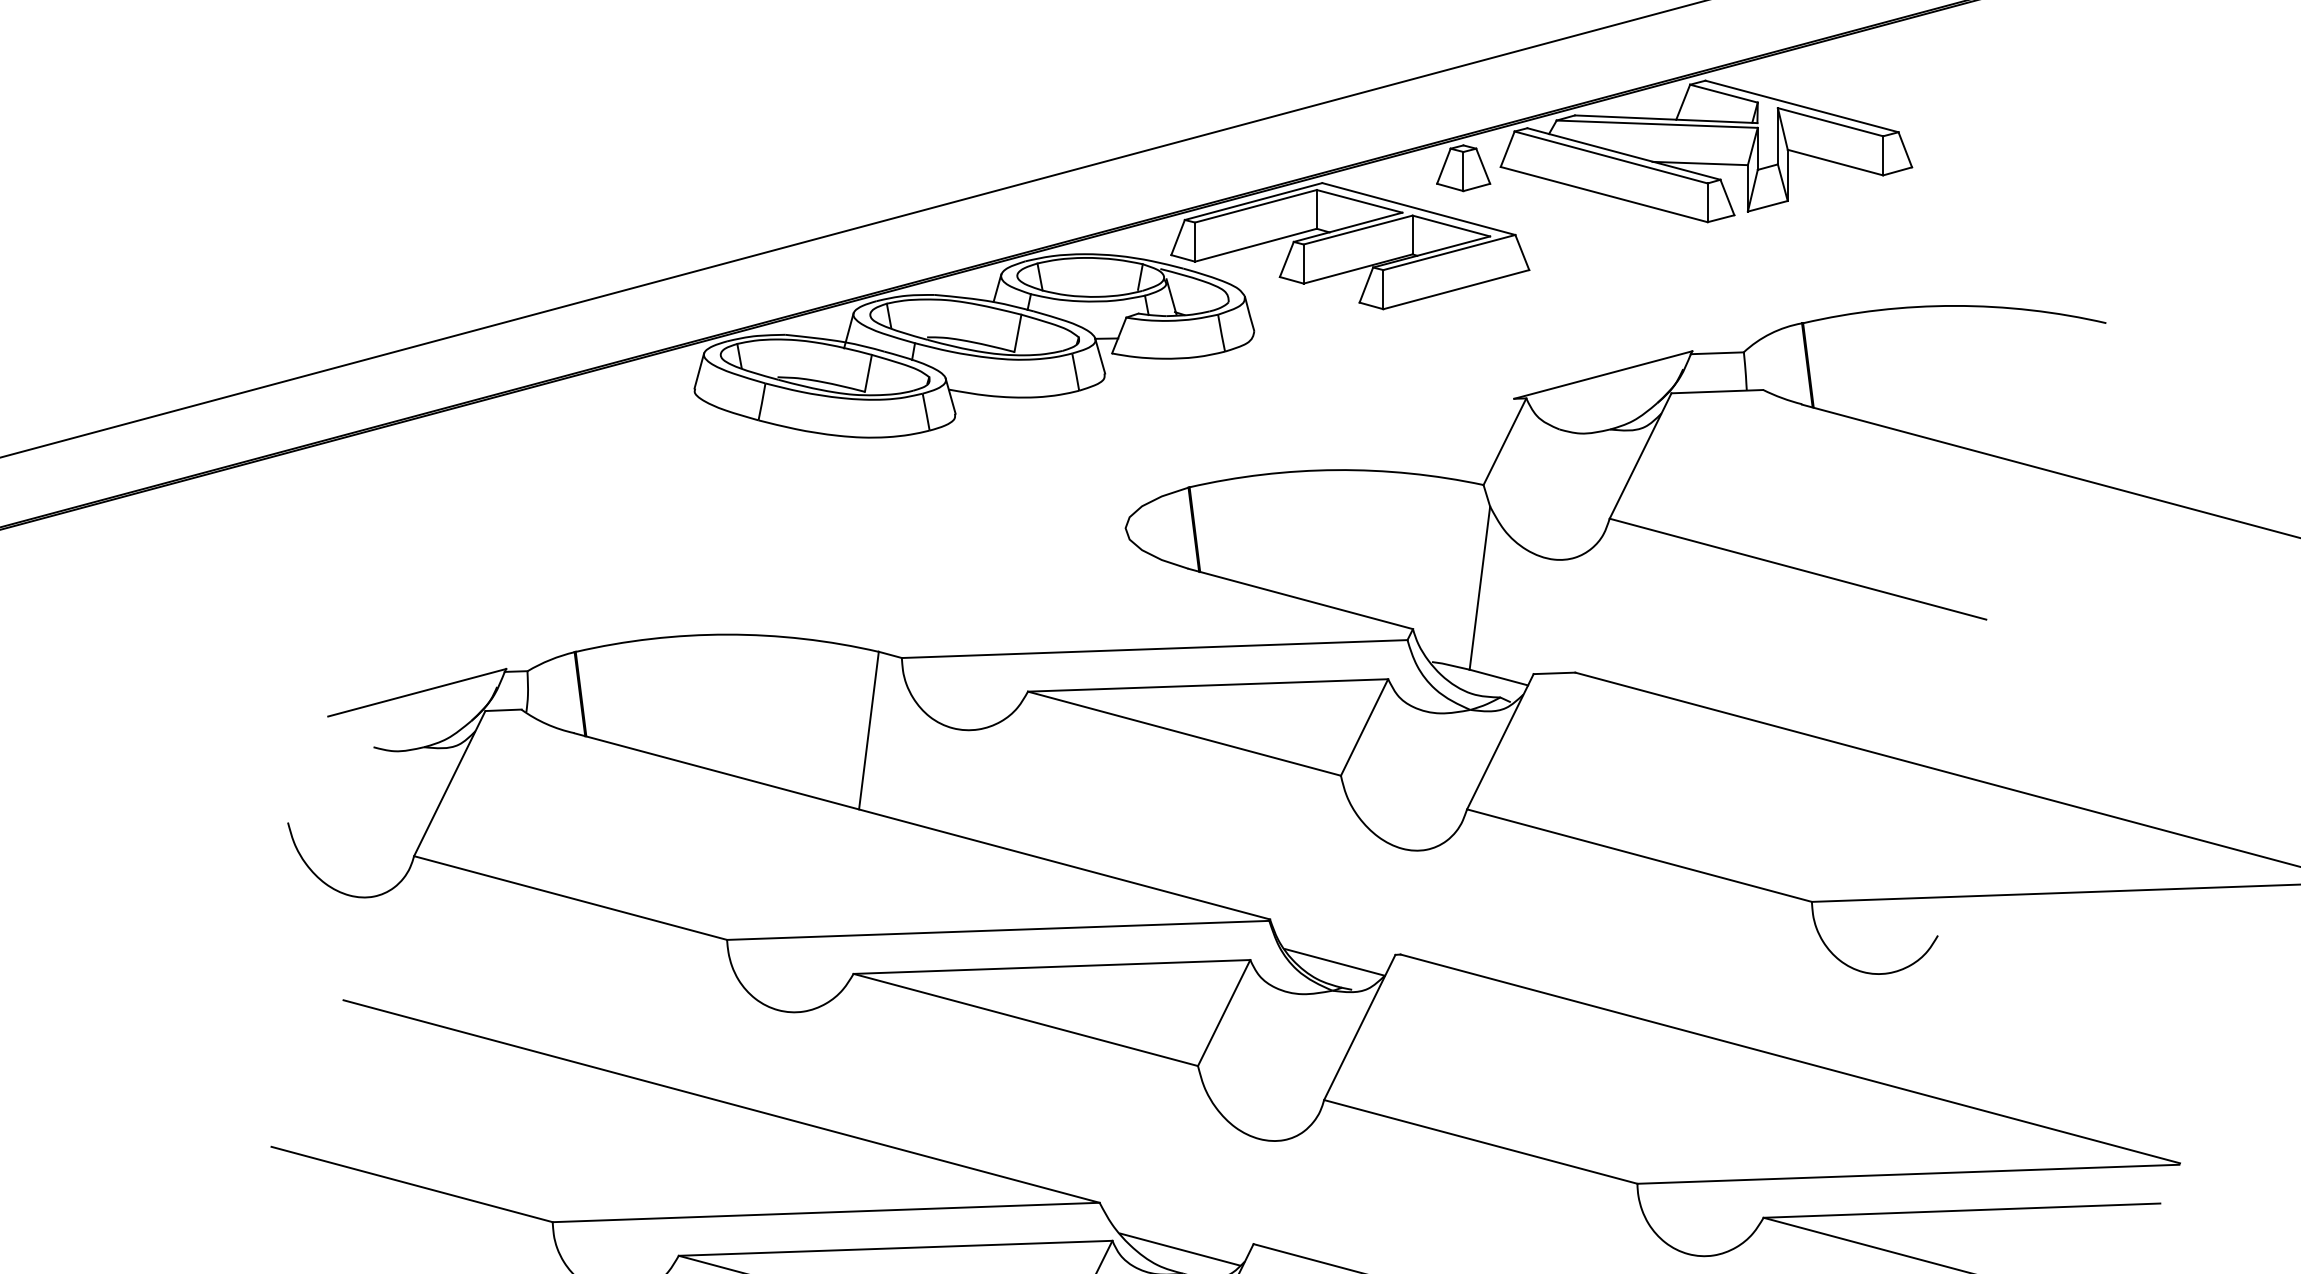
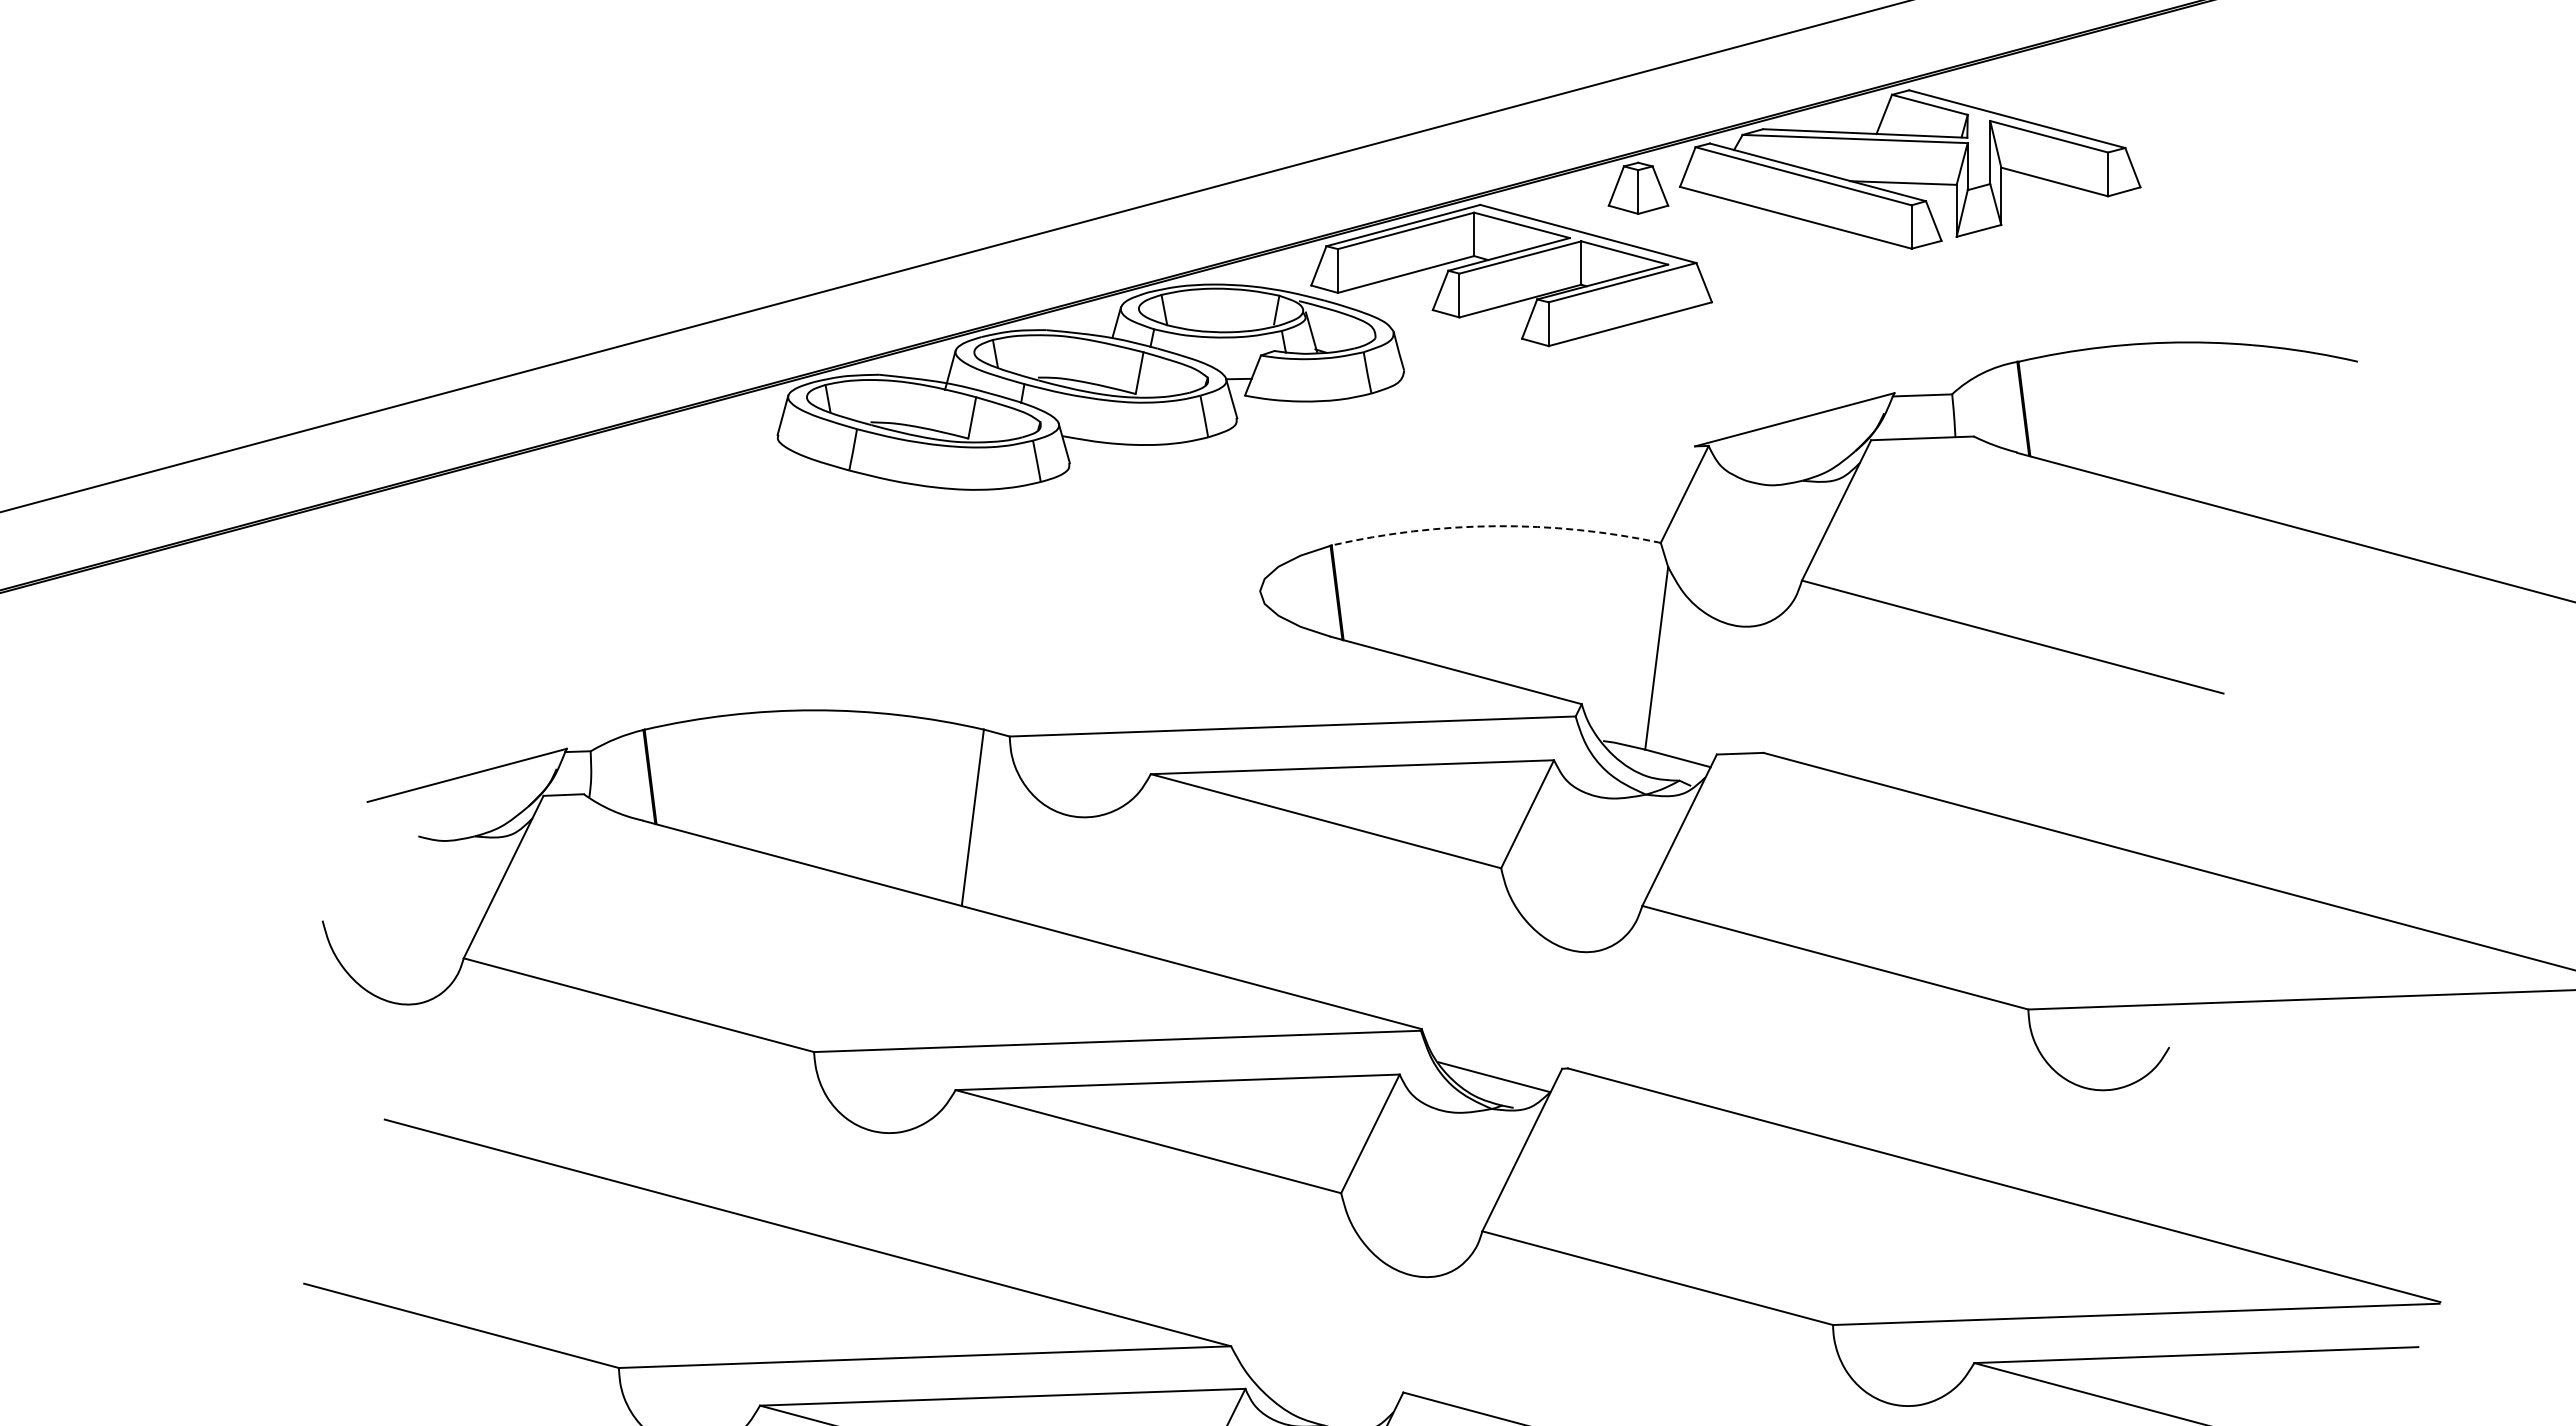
arc: (1336, 470) -> (1496, 526), solid -> dashed
line: (1180, 1249) -> (1321, 1398), removed

